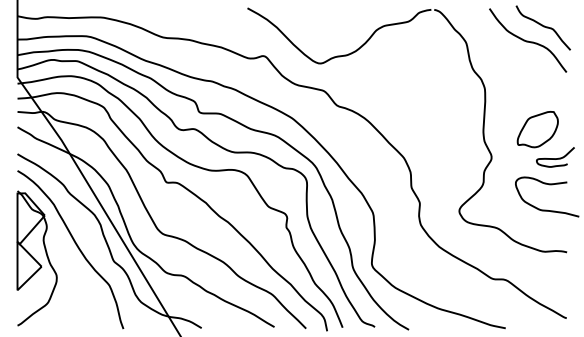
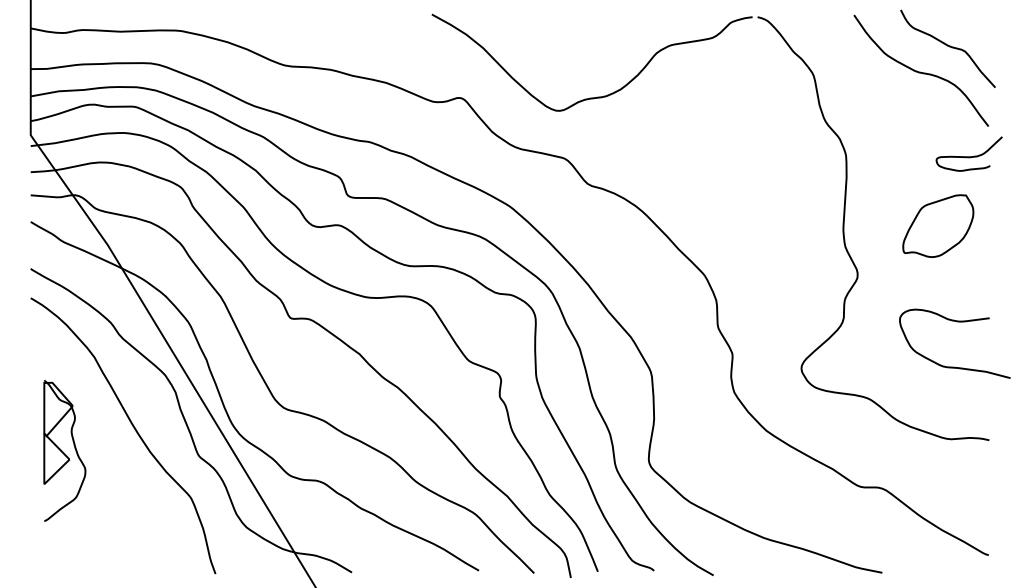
curve: (555, 158) -> (969, 156), moved
part: (36, 258) -> (63, 450), size x0.6

